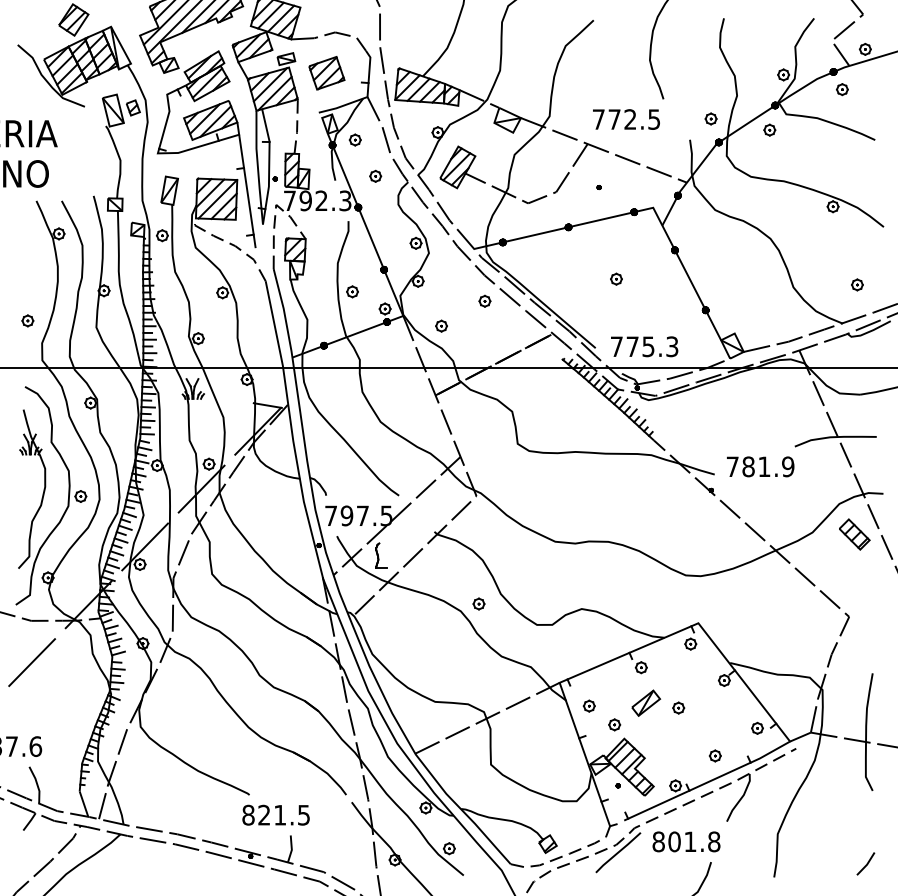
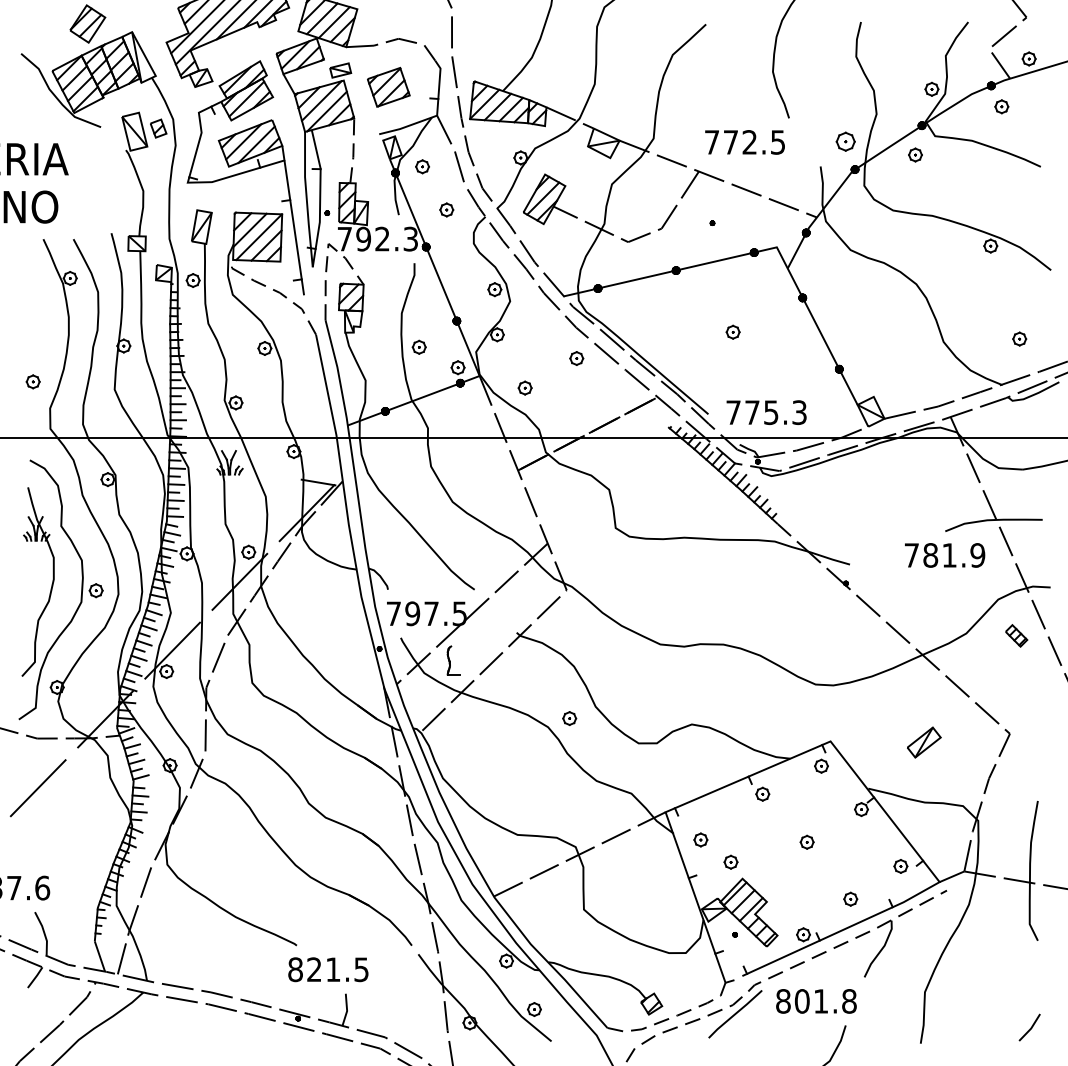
part: (710, 118) -> (844, 141), size x1.4
text: (760, 466) -> (944, 555), moved
part: (854, 534) -> (1016, 635), size x0.6
part: (646, 702) -> (924, 741), moved

